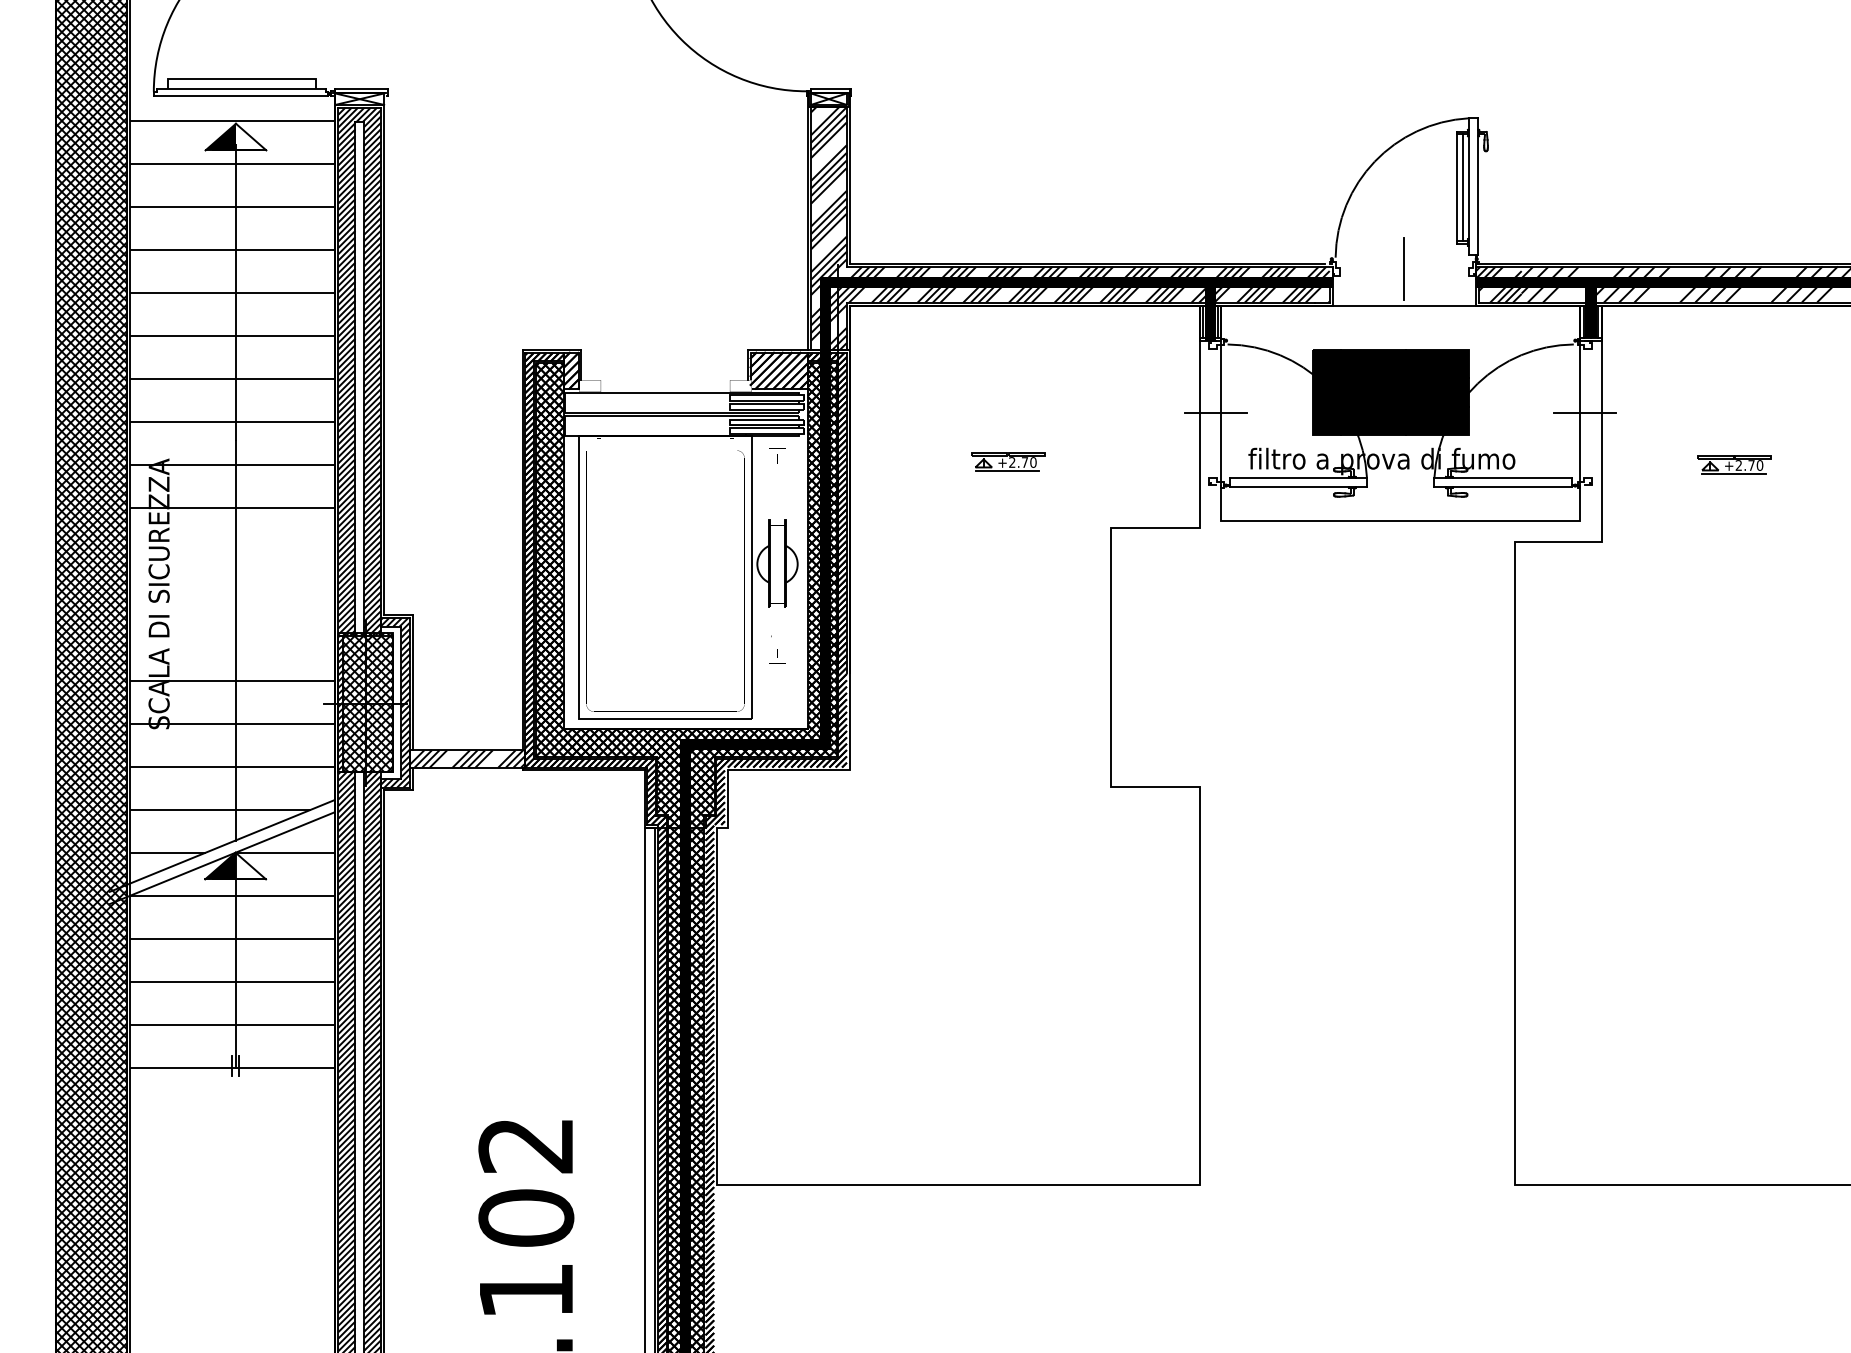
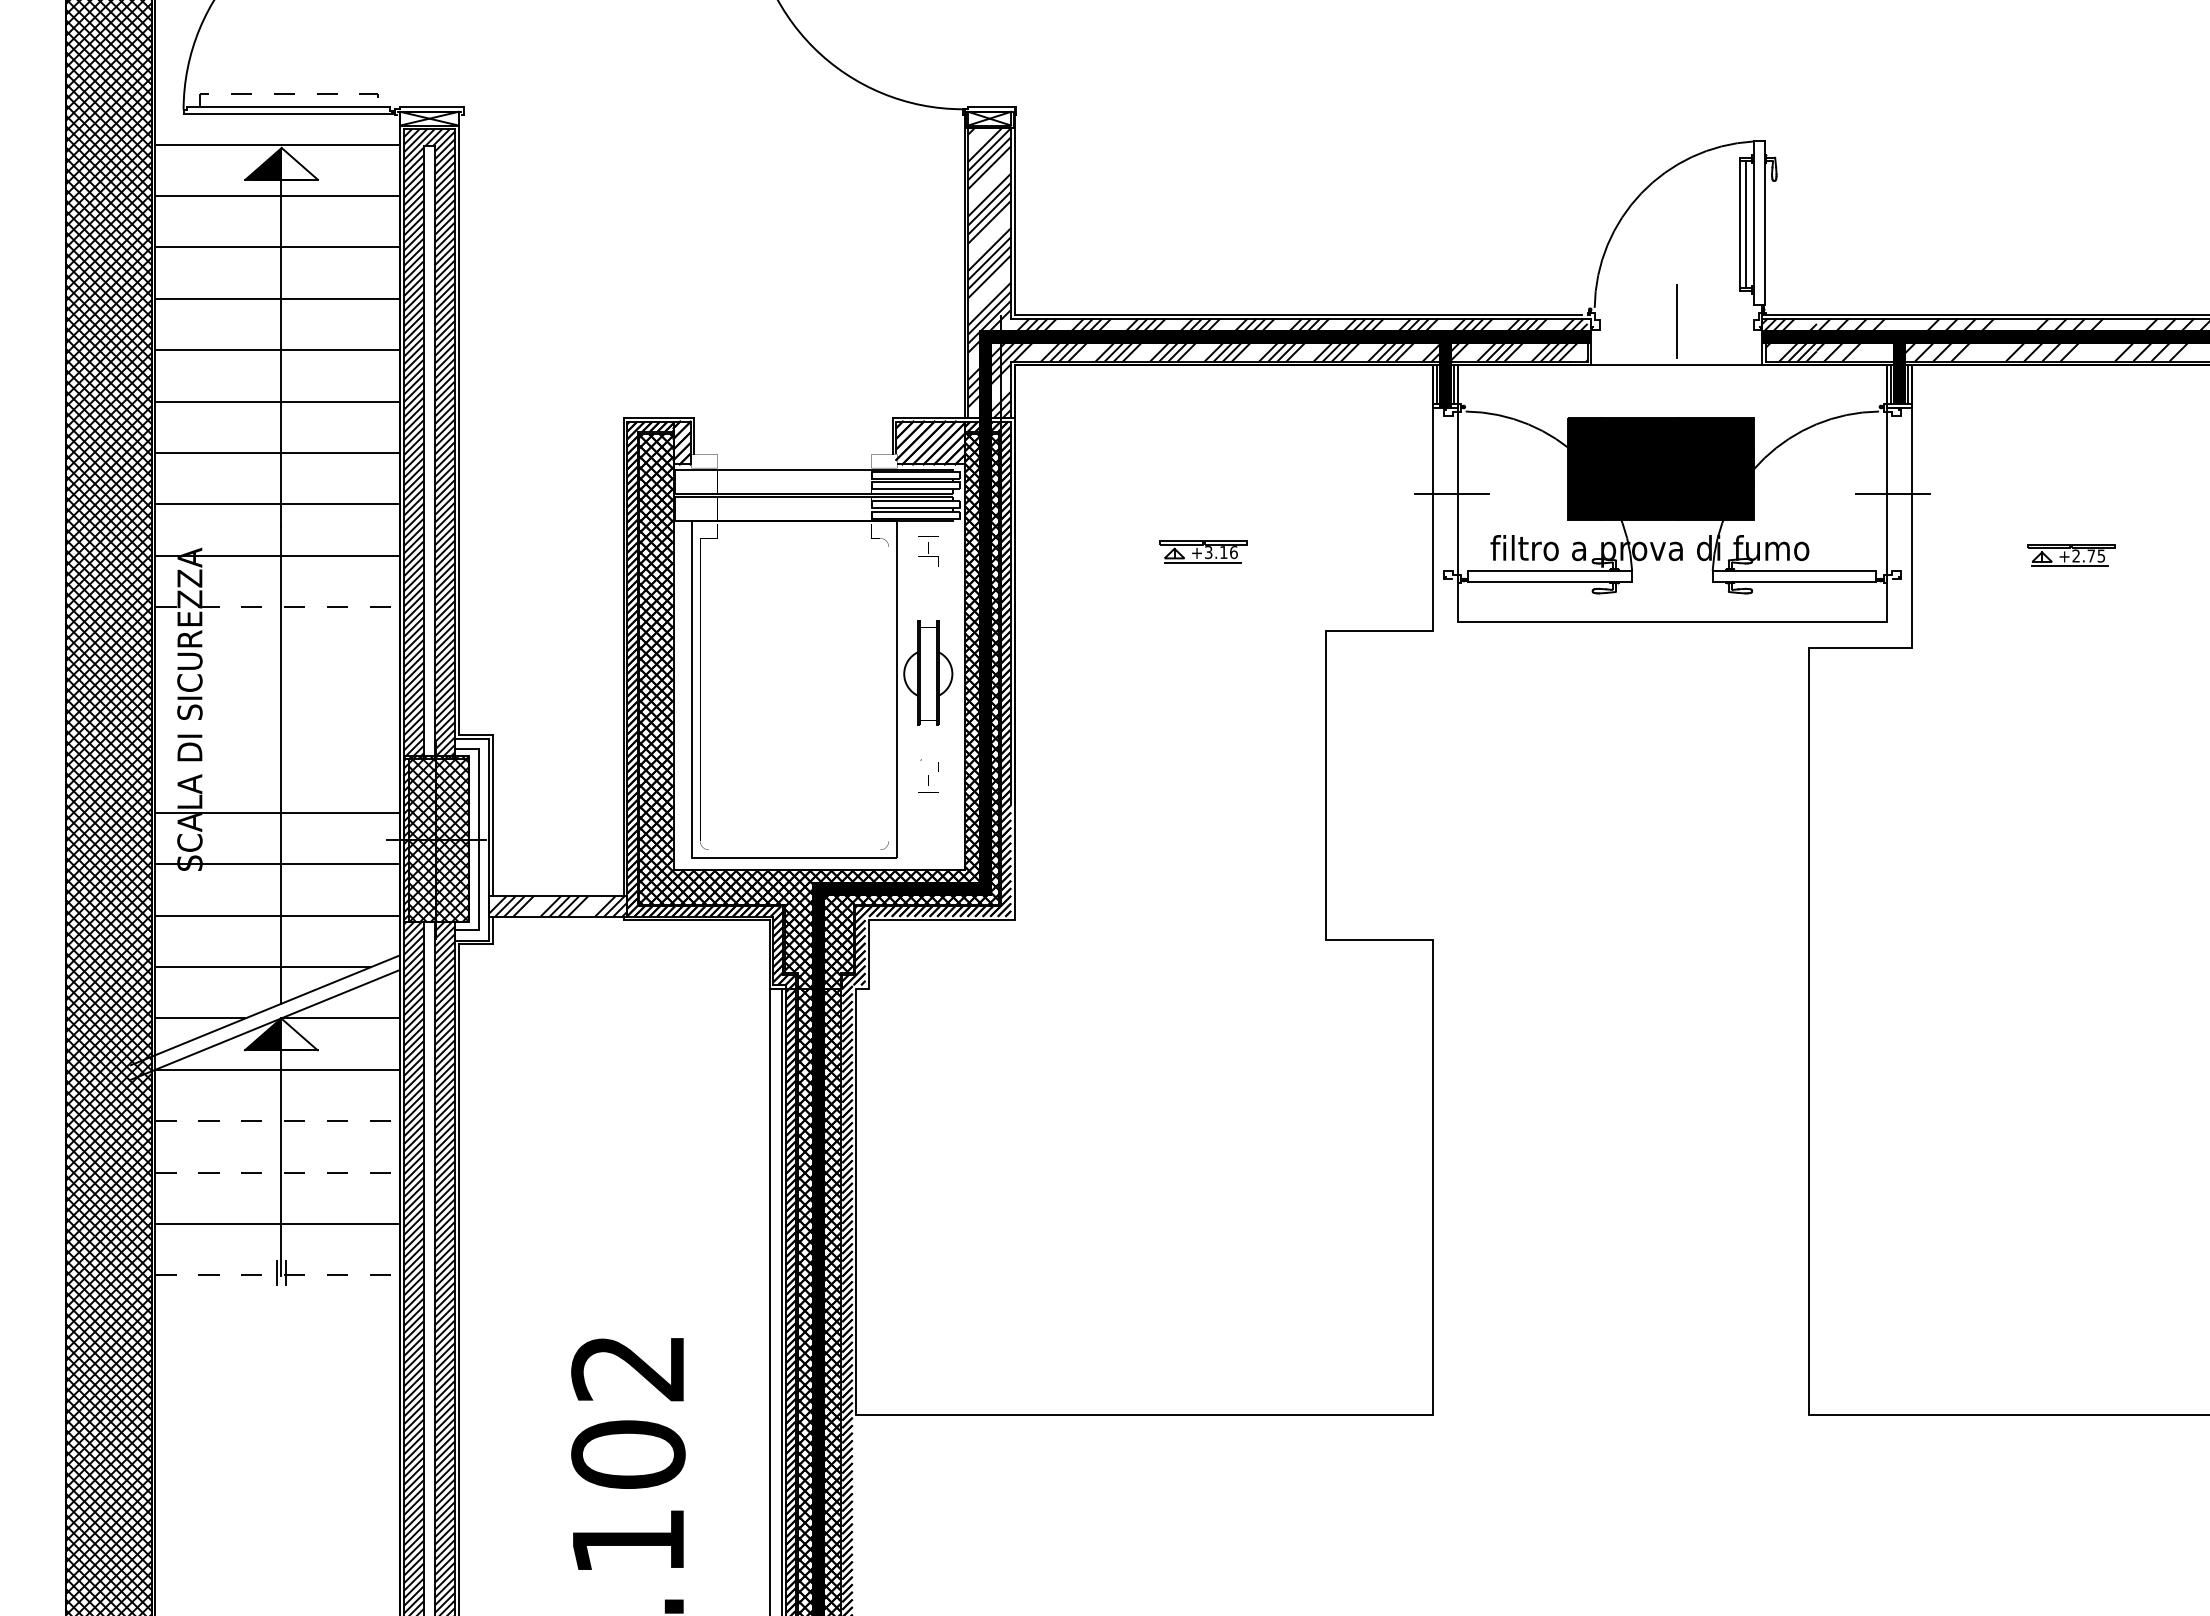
line: (241, 78) -> (288, 94), solid -> dashed
text: (1023, 462) -> (1221, 552), +2.70 -> +3.16
text: (1760, 465) -> (2101, 555), +2.70 -> +2.75
line: (233, 508) -> (278, 607), solid -> dashed
hatch: (395, 702) -> (472, 839), removed
line: (233, 939) -> (278, 1121), solid -> dashed
line: (233, 981) -> (278, 1172), solid -> dashed
line: (233, 1068) -> (278, 1275), solid -> dashed

